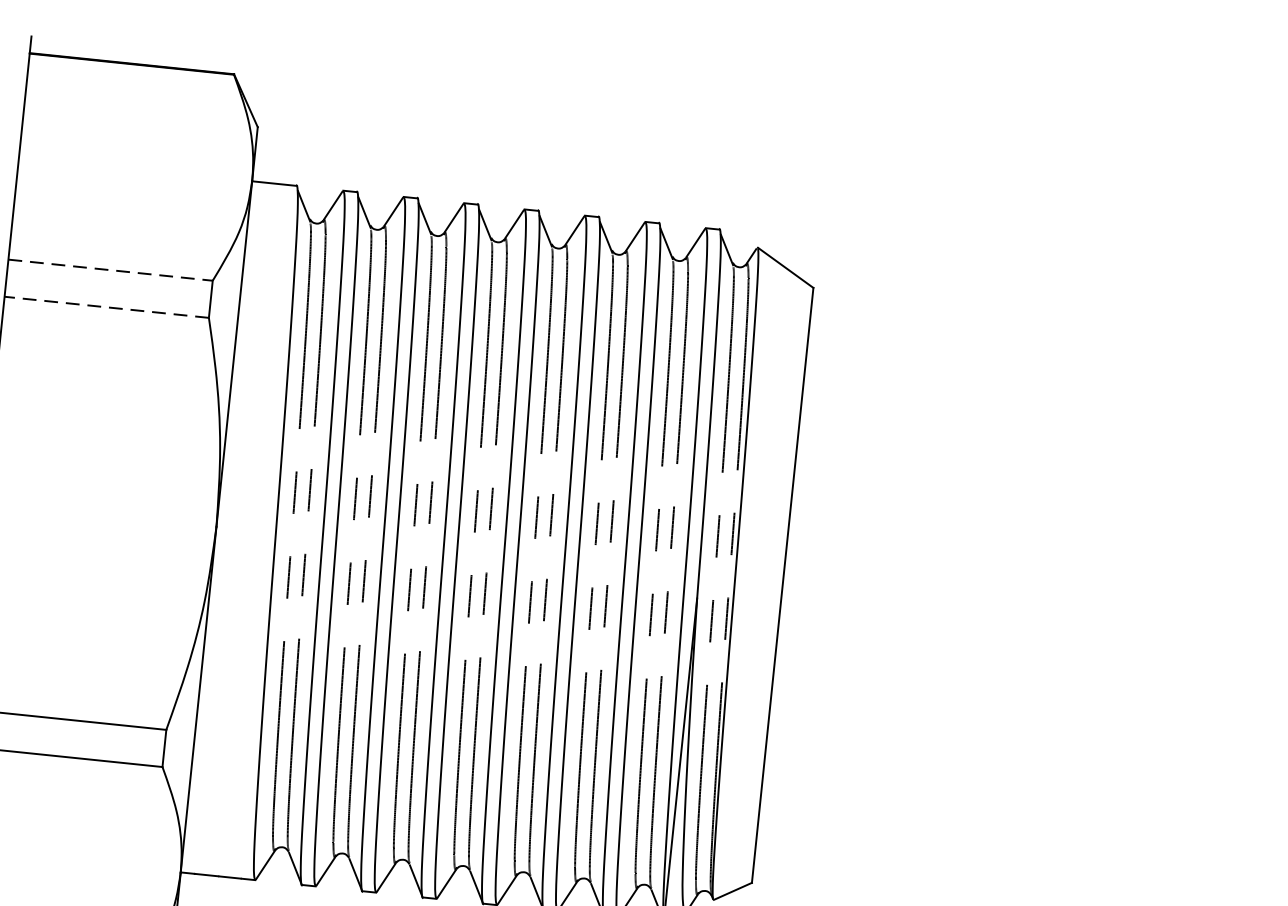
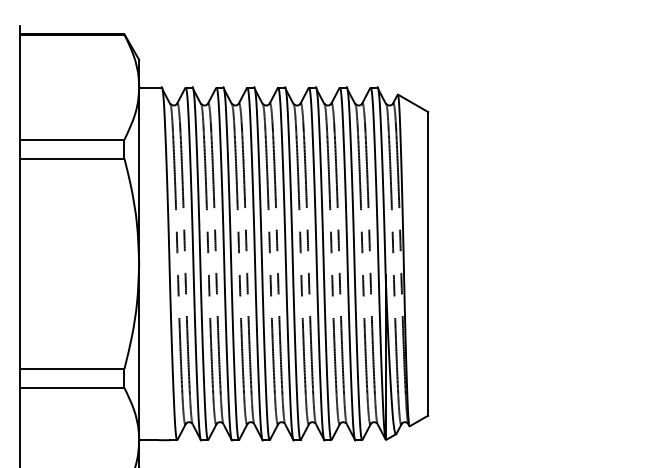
line: (110, 269) -> (72, 139), dashed -> solid
line: (105, 306) -> (71, 158), dashed -> solid

